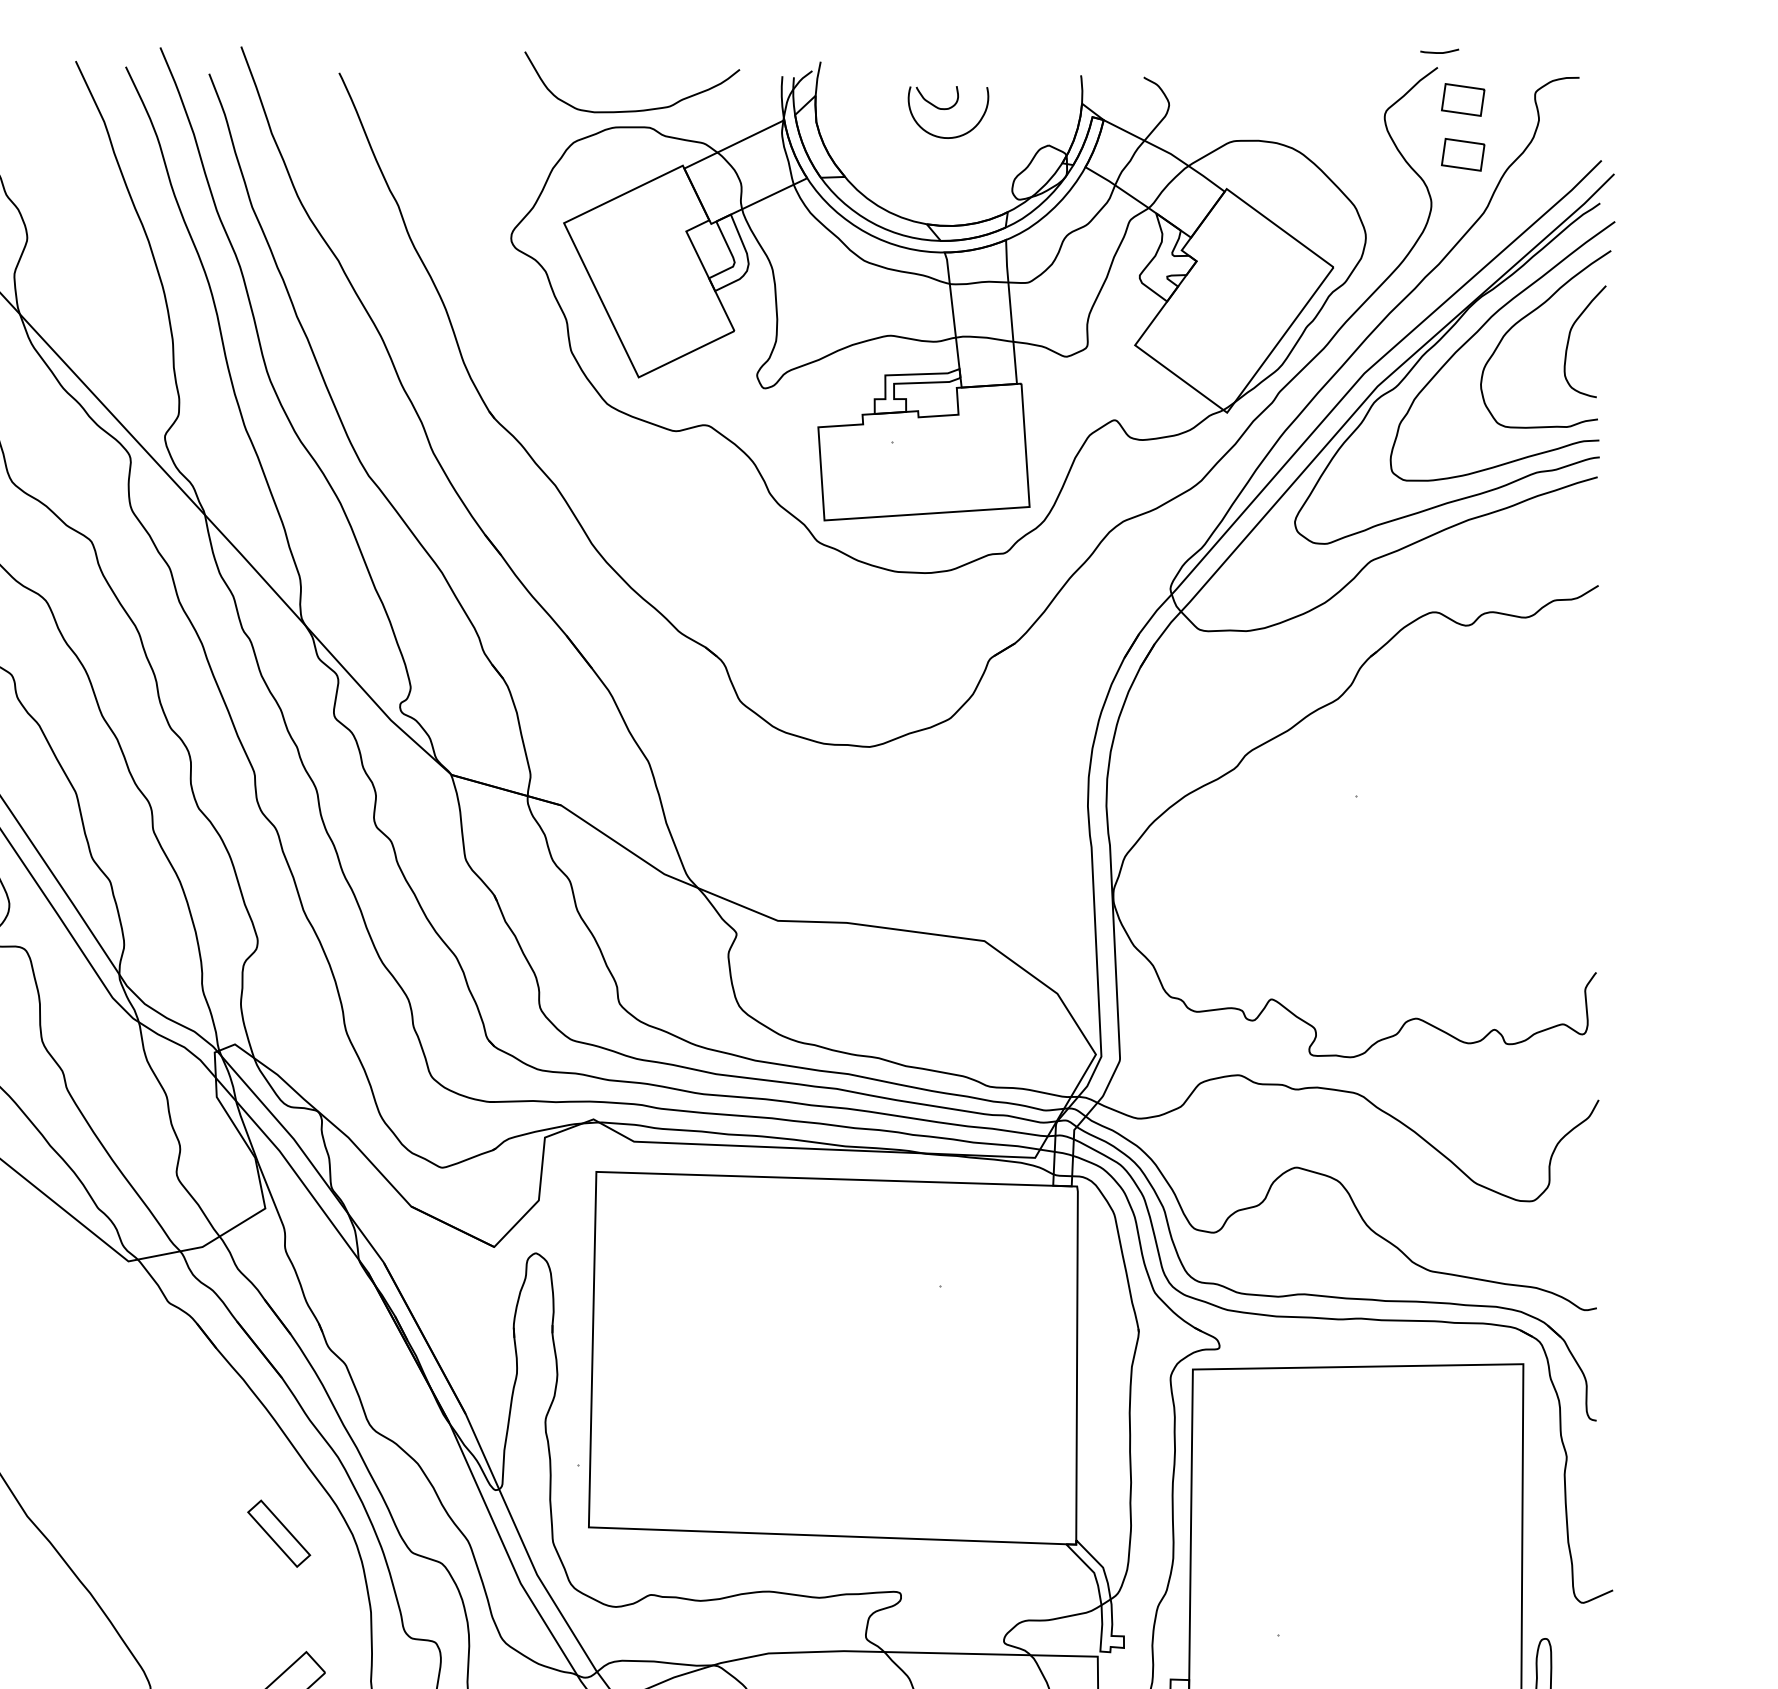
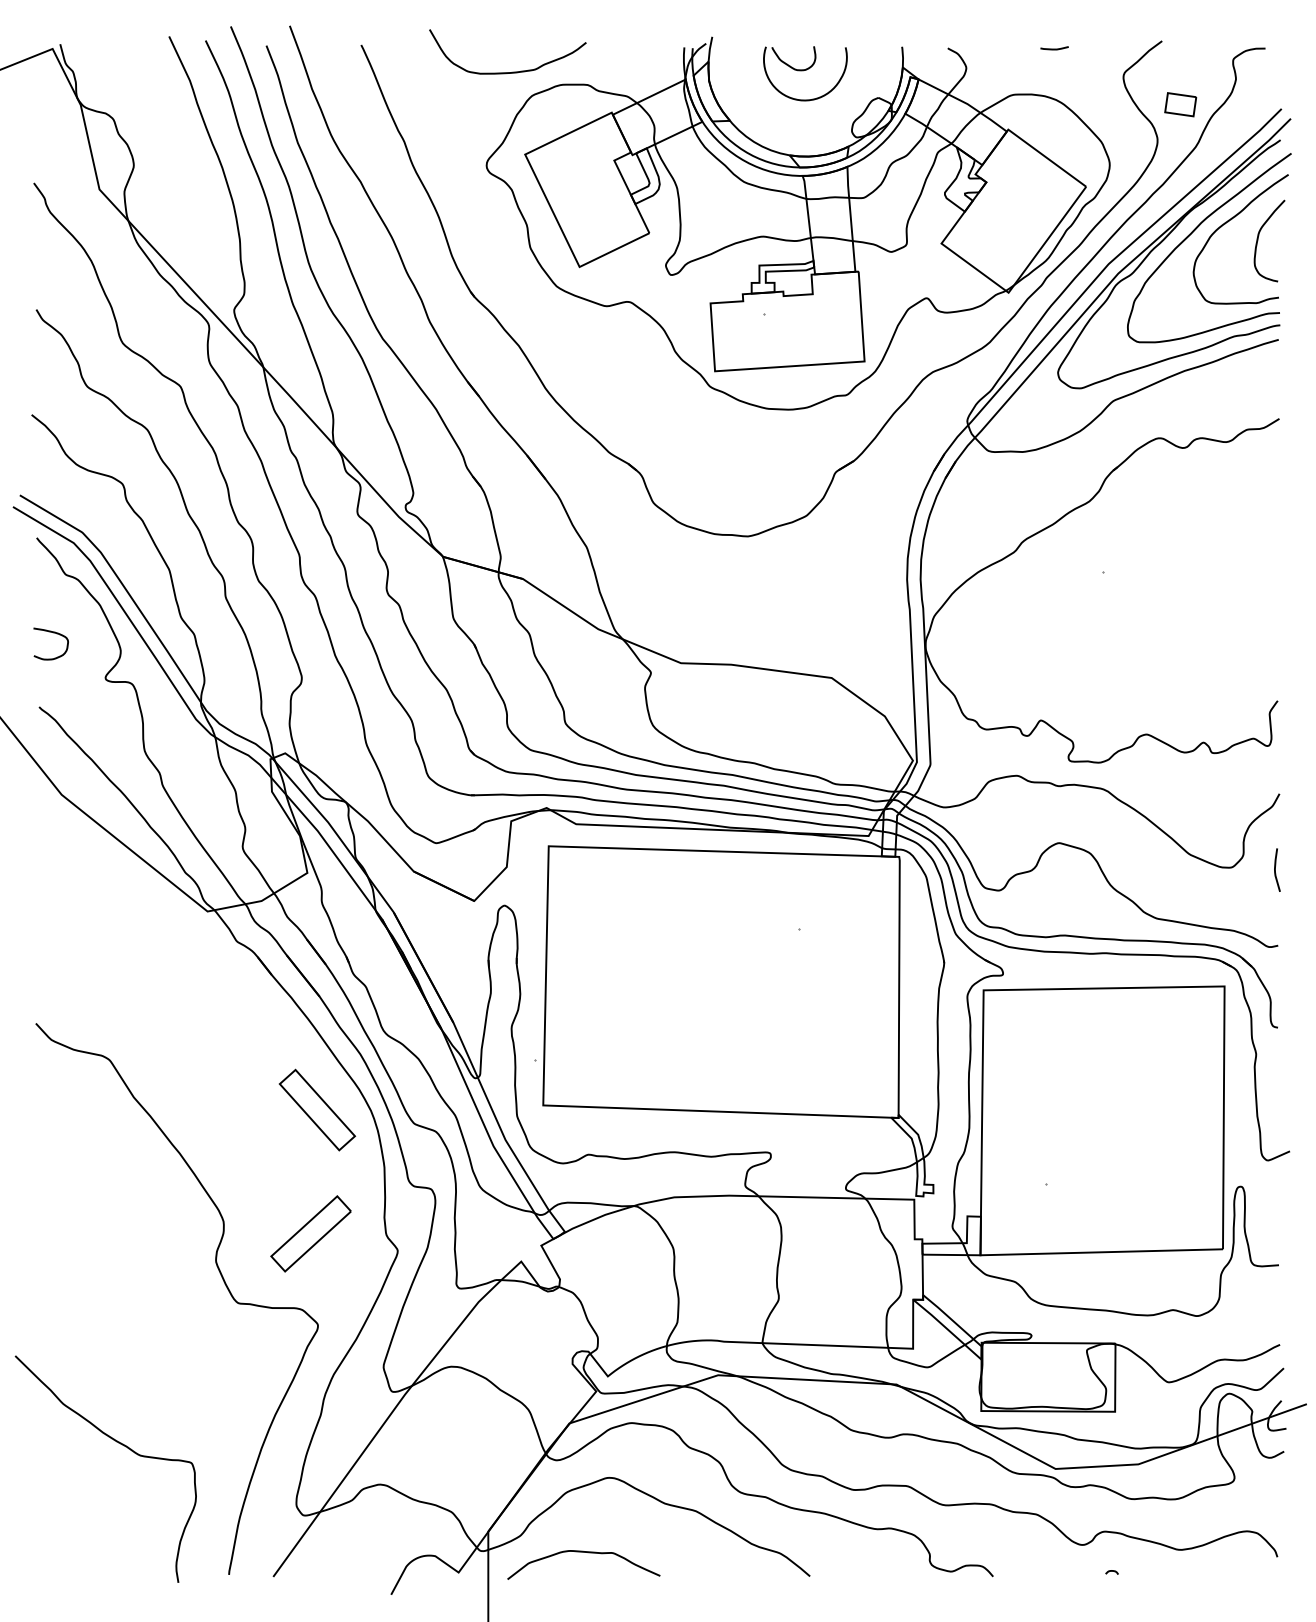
curve: (1439, 51) -> (1054, 48), moved
part: (1462, 99) -> (1180, 64), removed
curve: (638, 109) -> (512, 71), moved
part: (948, 111) -> (805, 73), size x1.43
curve: (1593, 1203) -> (1275, 869), added
part: (279, 1532) -> (317, 1109), size x1.67

